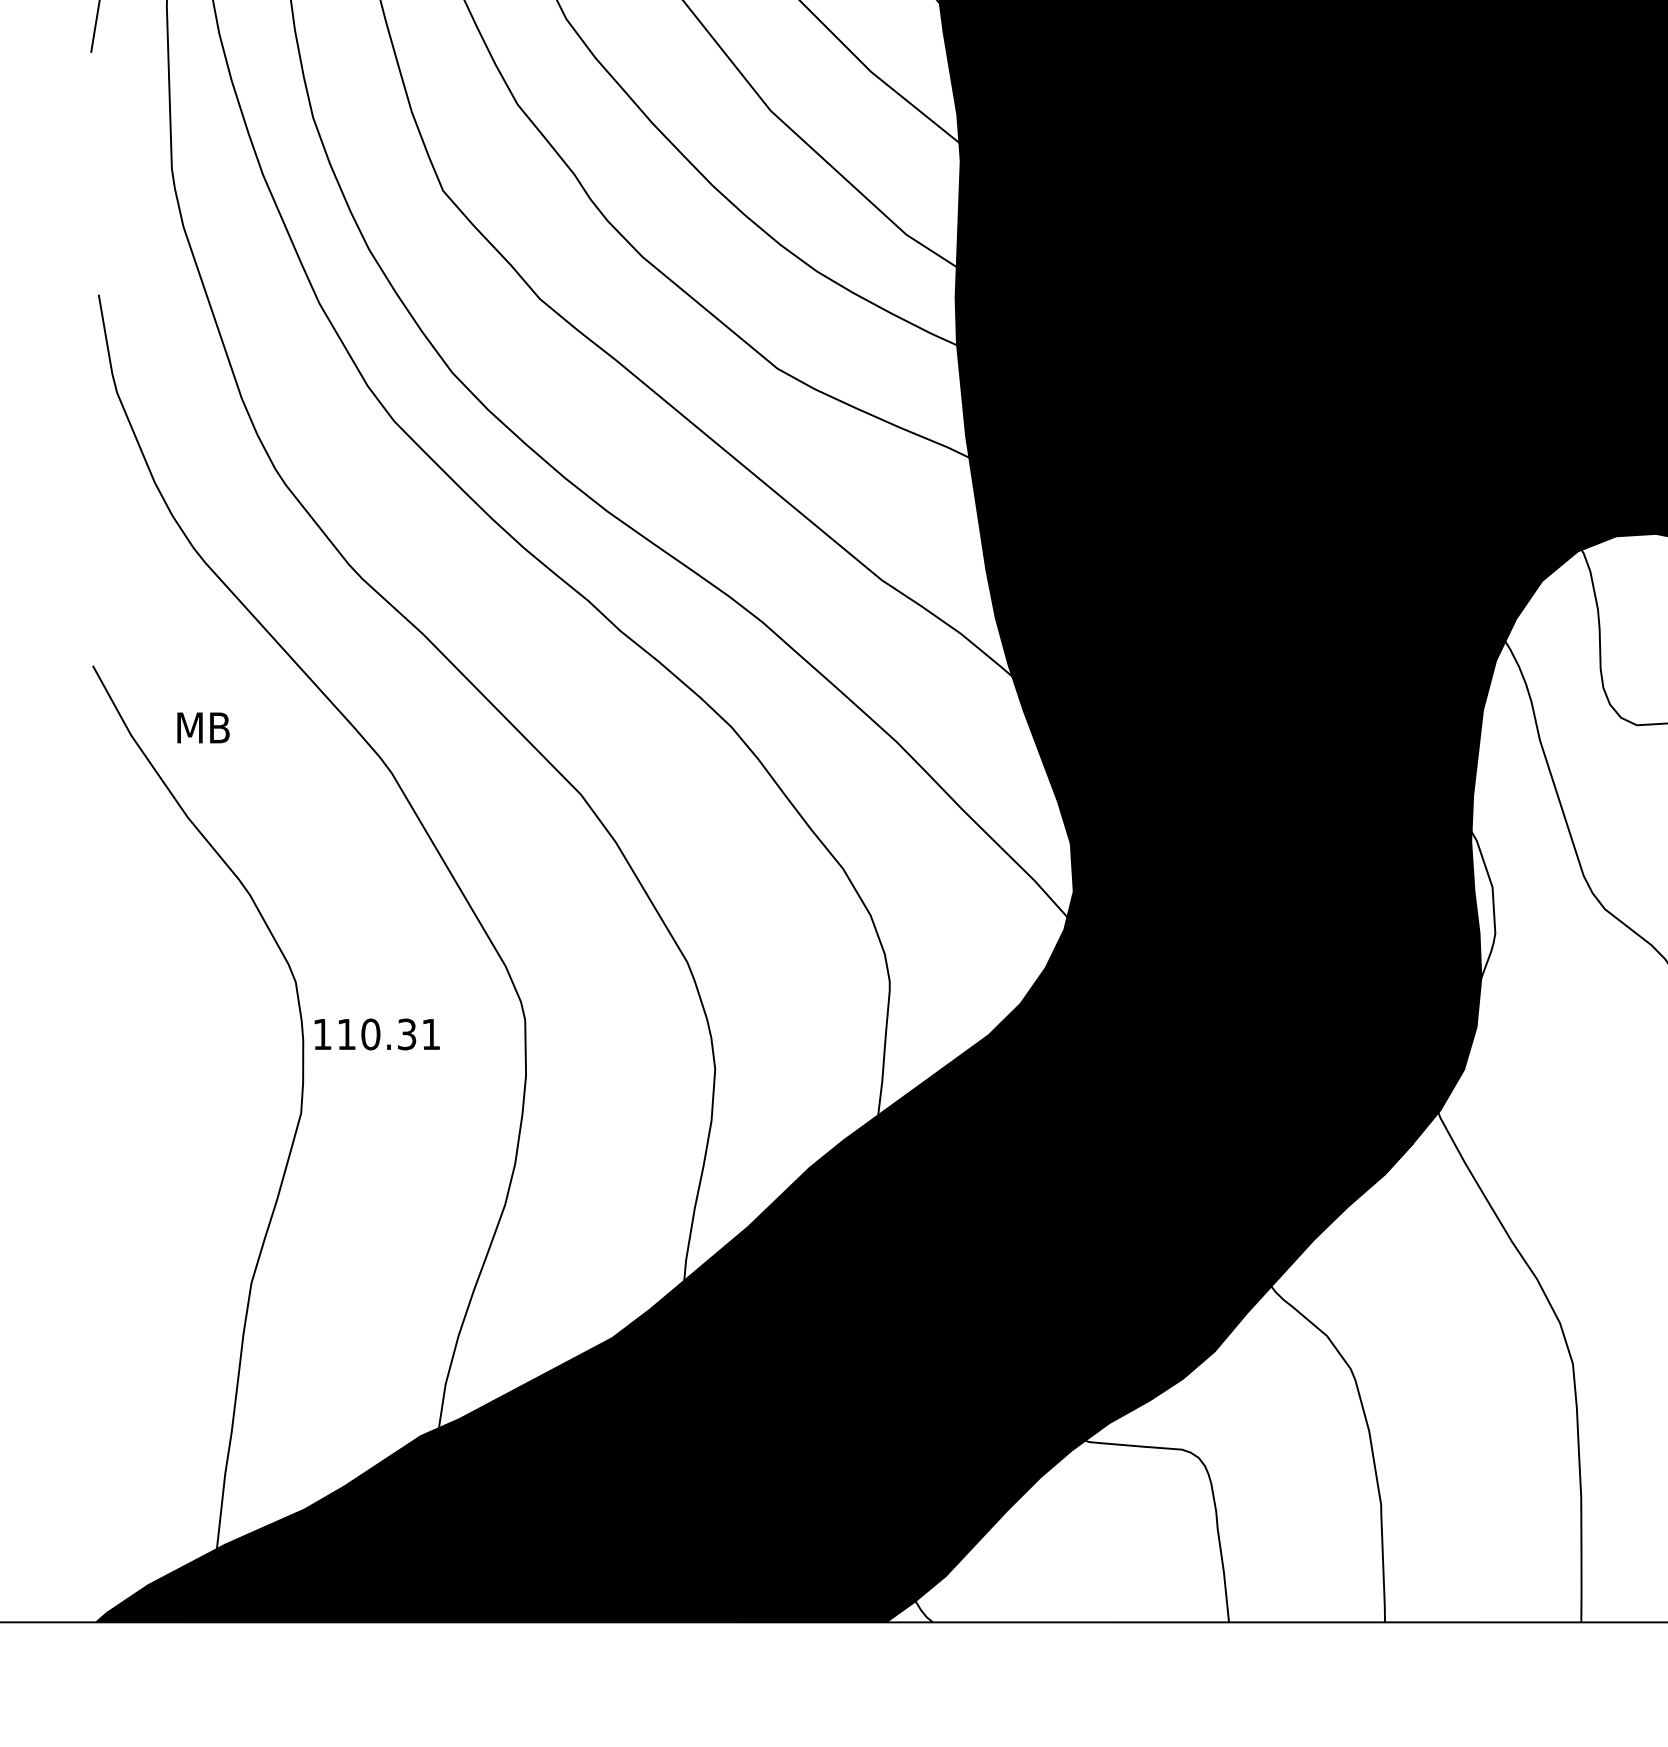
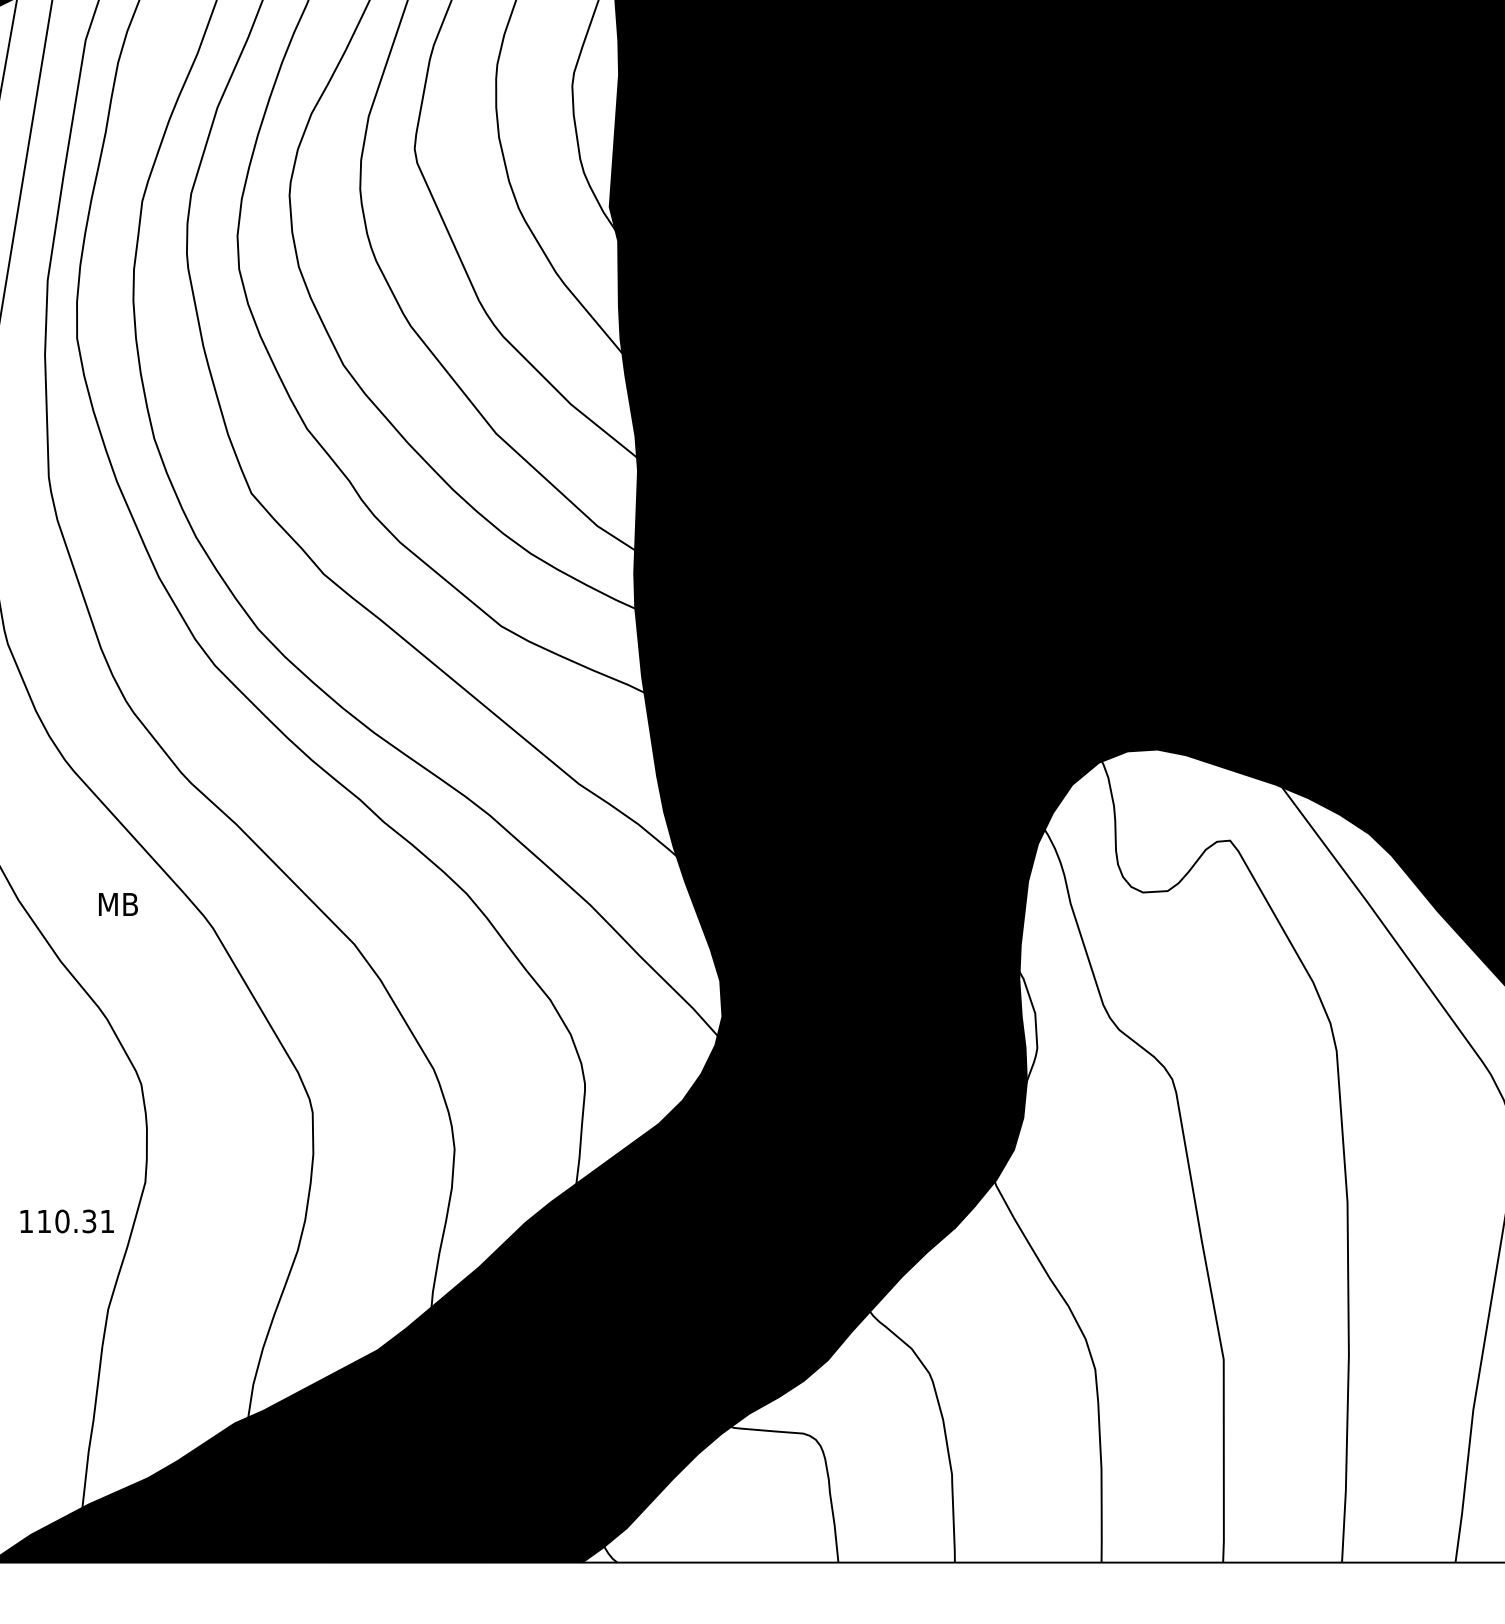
text: (203, 727) -> (118, 904), moved
text: (376, 1034) -> (66, 1221), moved

